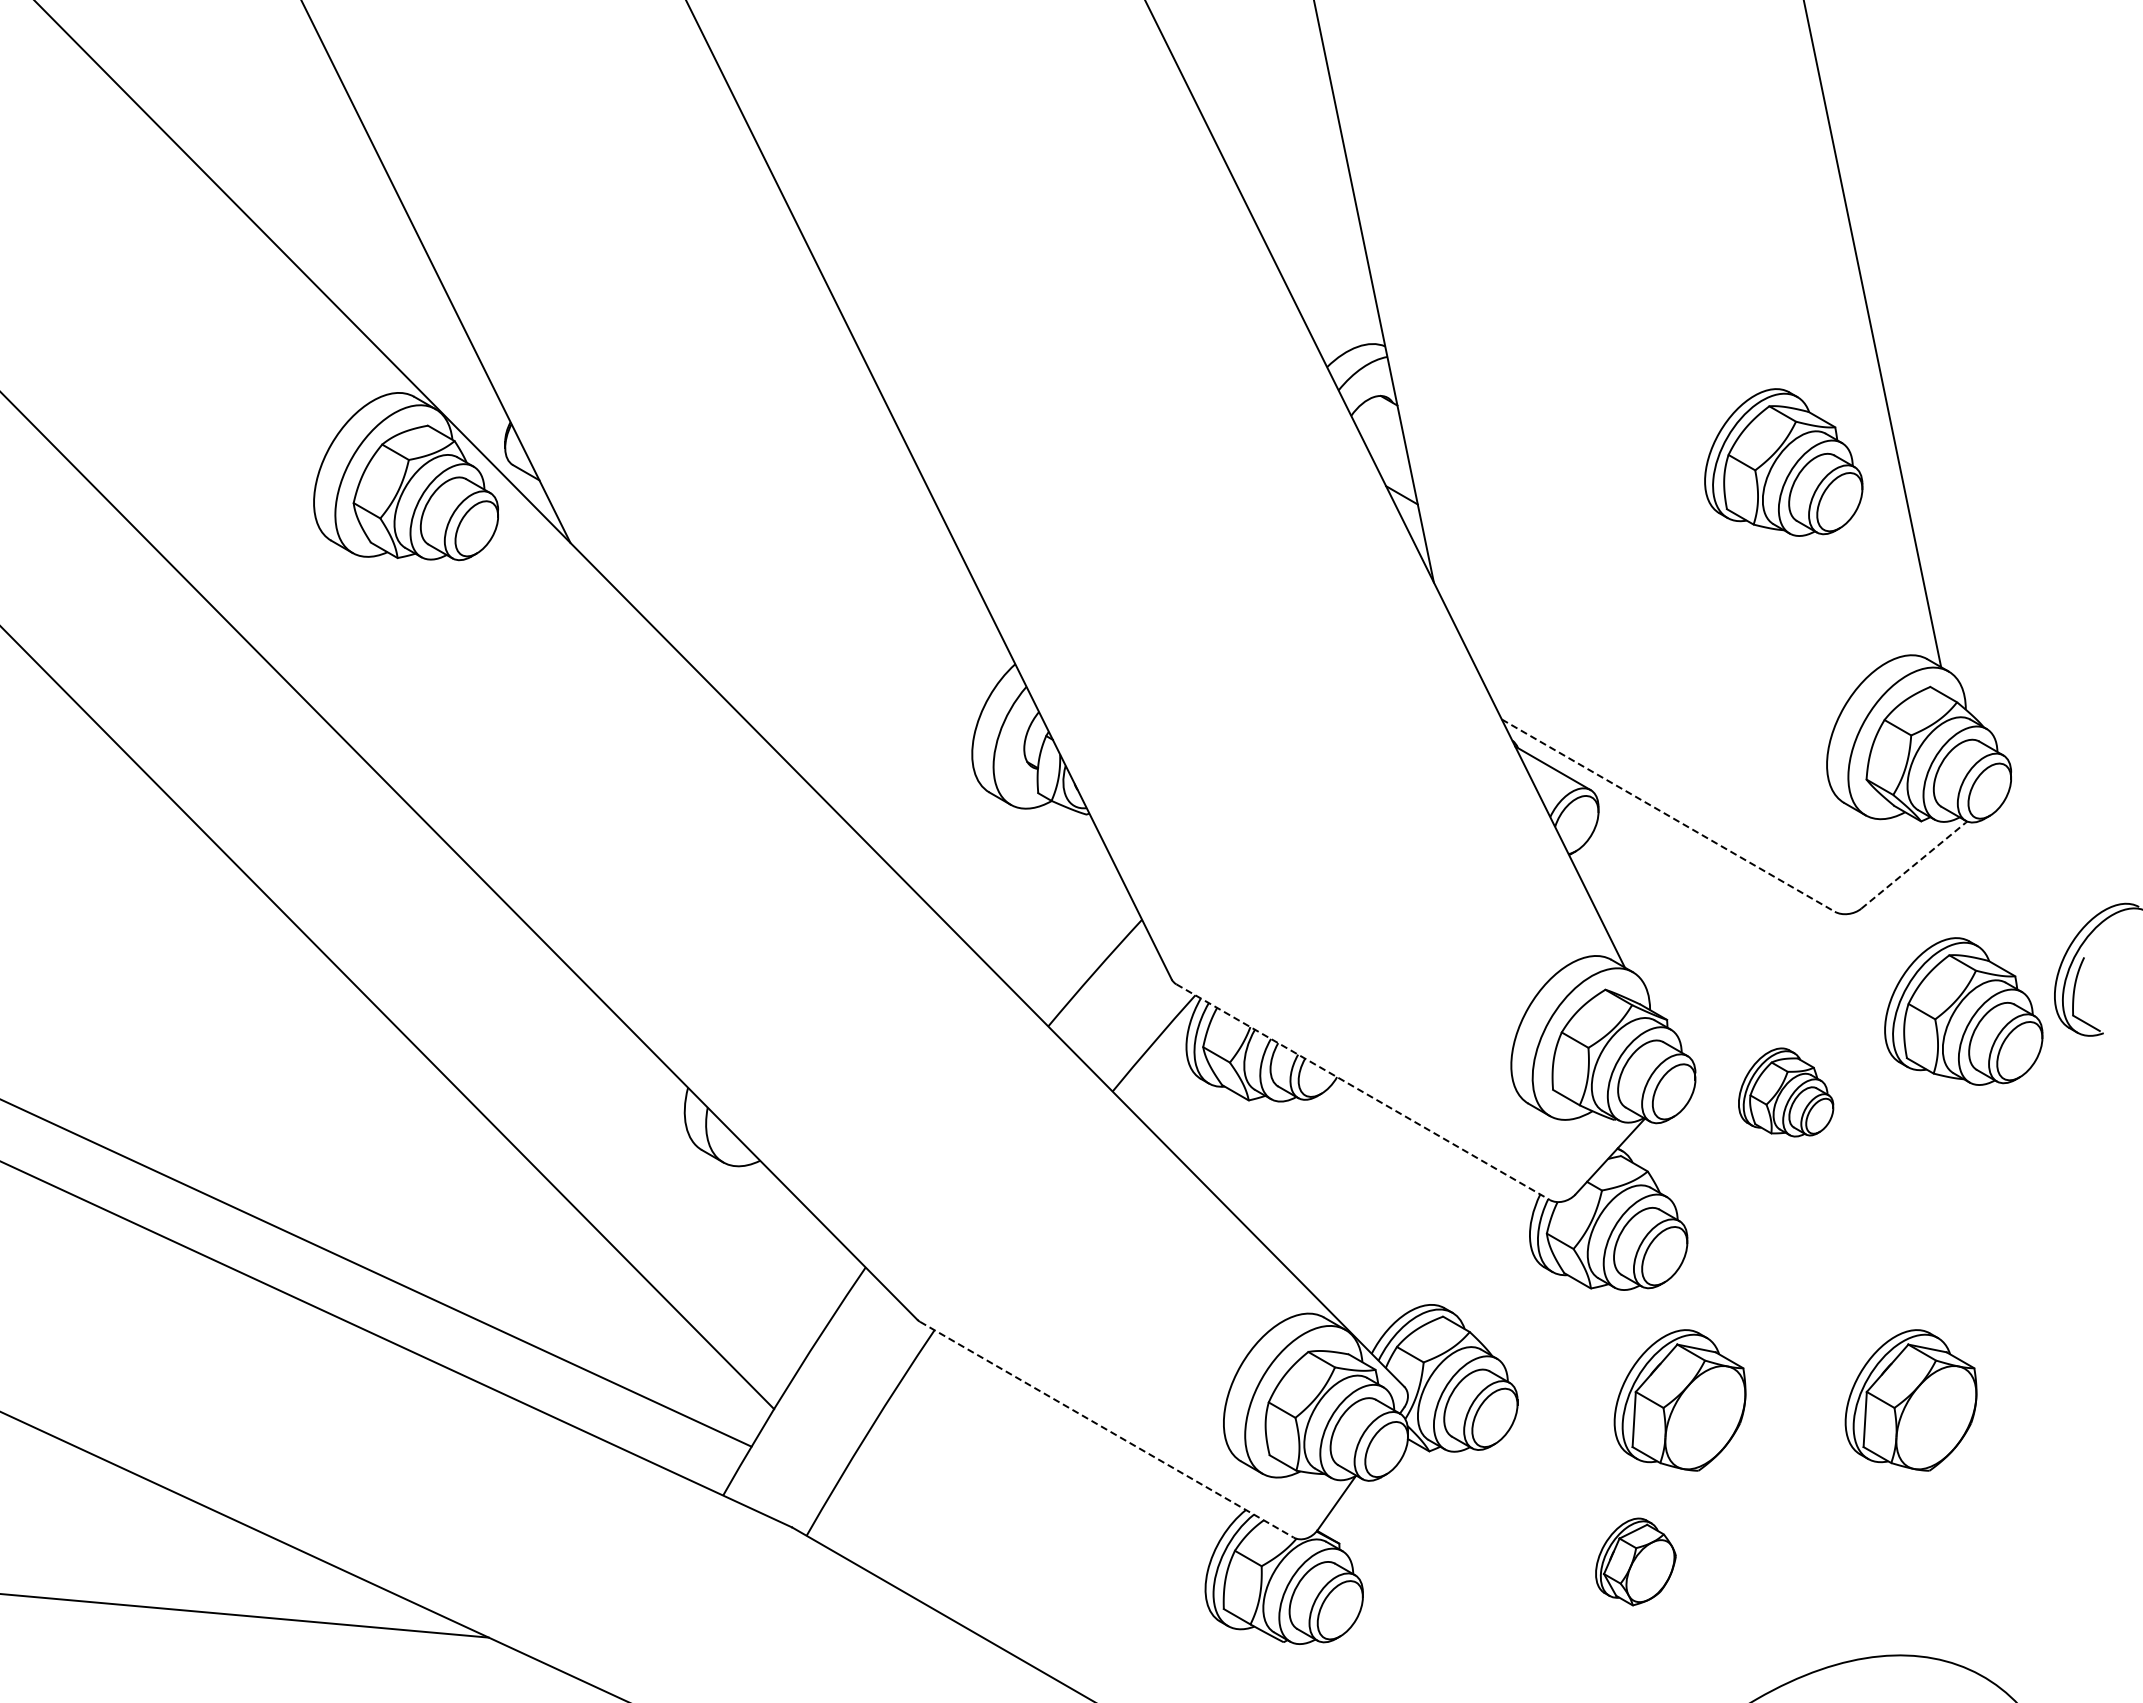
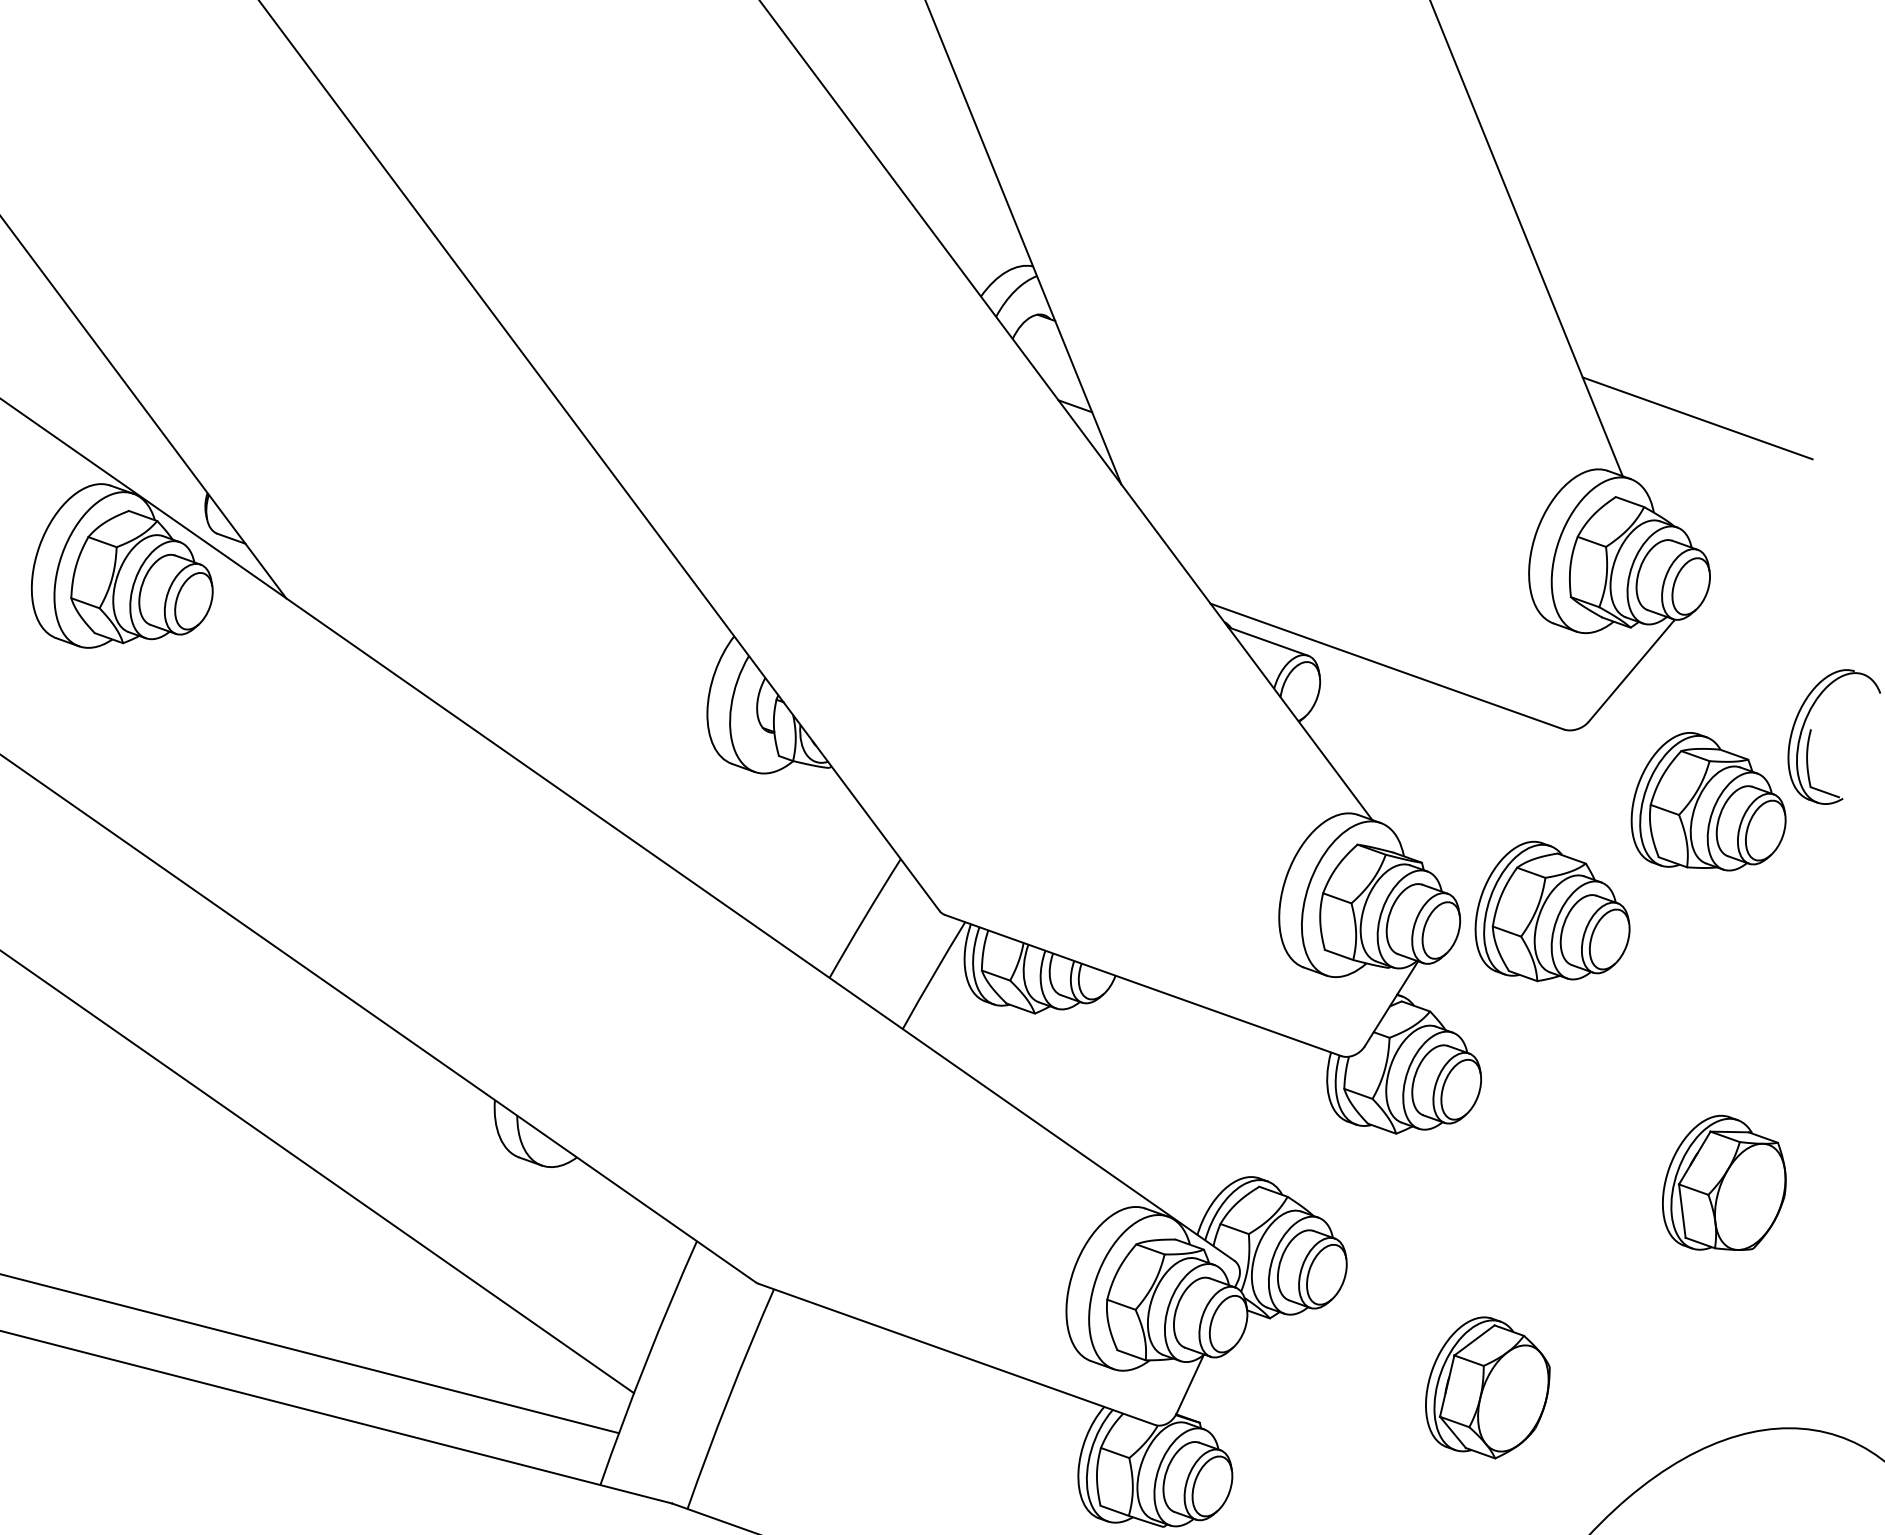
part: (1783, 462) -> (1435, 307), removed
line: (2027, 622) -> (1697, 418), added
line: (1668, 815) -> (1387, 666), dashed -> solid
line: (1913, 865) -> (1631, 671), dashed -> solid
line: (1363, 1092) -> (1143, 985), dashed -> solid
part: (1785, 1092) -> (1548, 911), size x1.67
part: (1679, 1400) -> (1500, 1225), removed
line: (1106, 1429) -> (956, 1354), dashed -> solid
part: (1635, 1561) -> (1486, 1387), size x1.67

